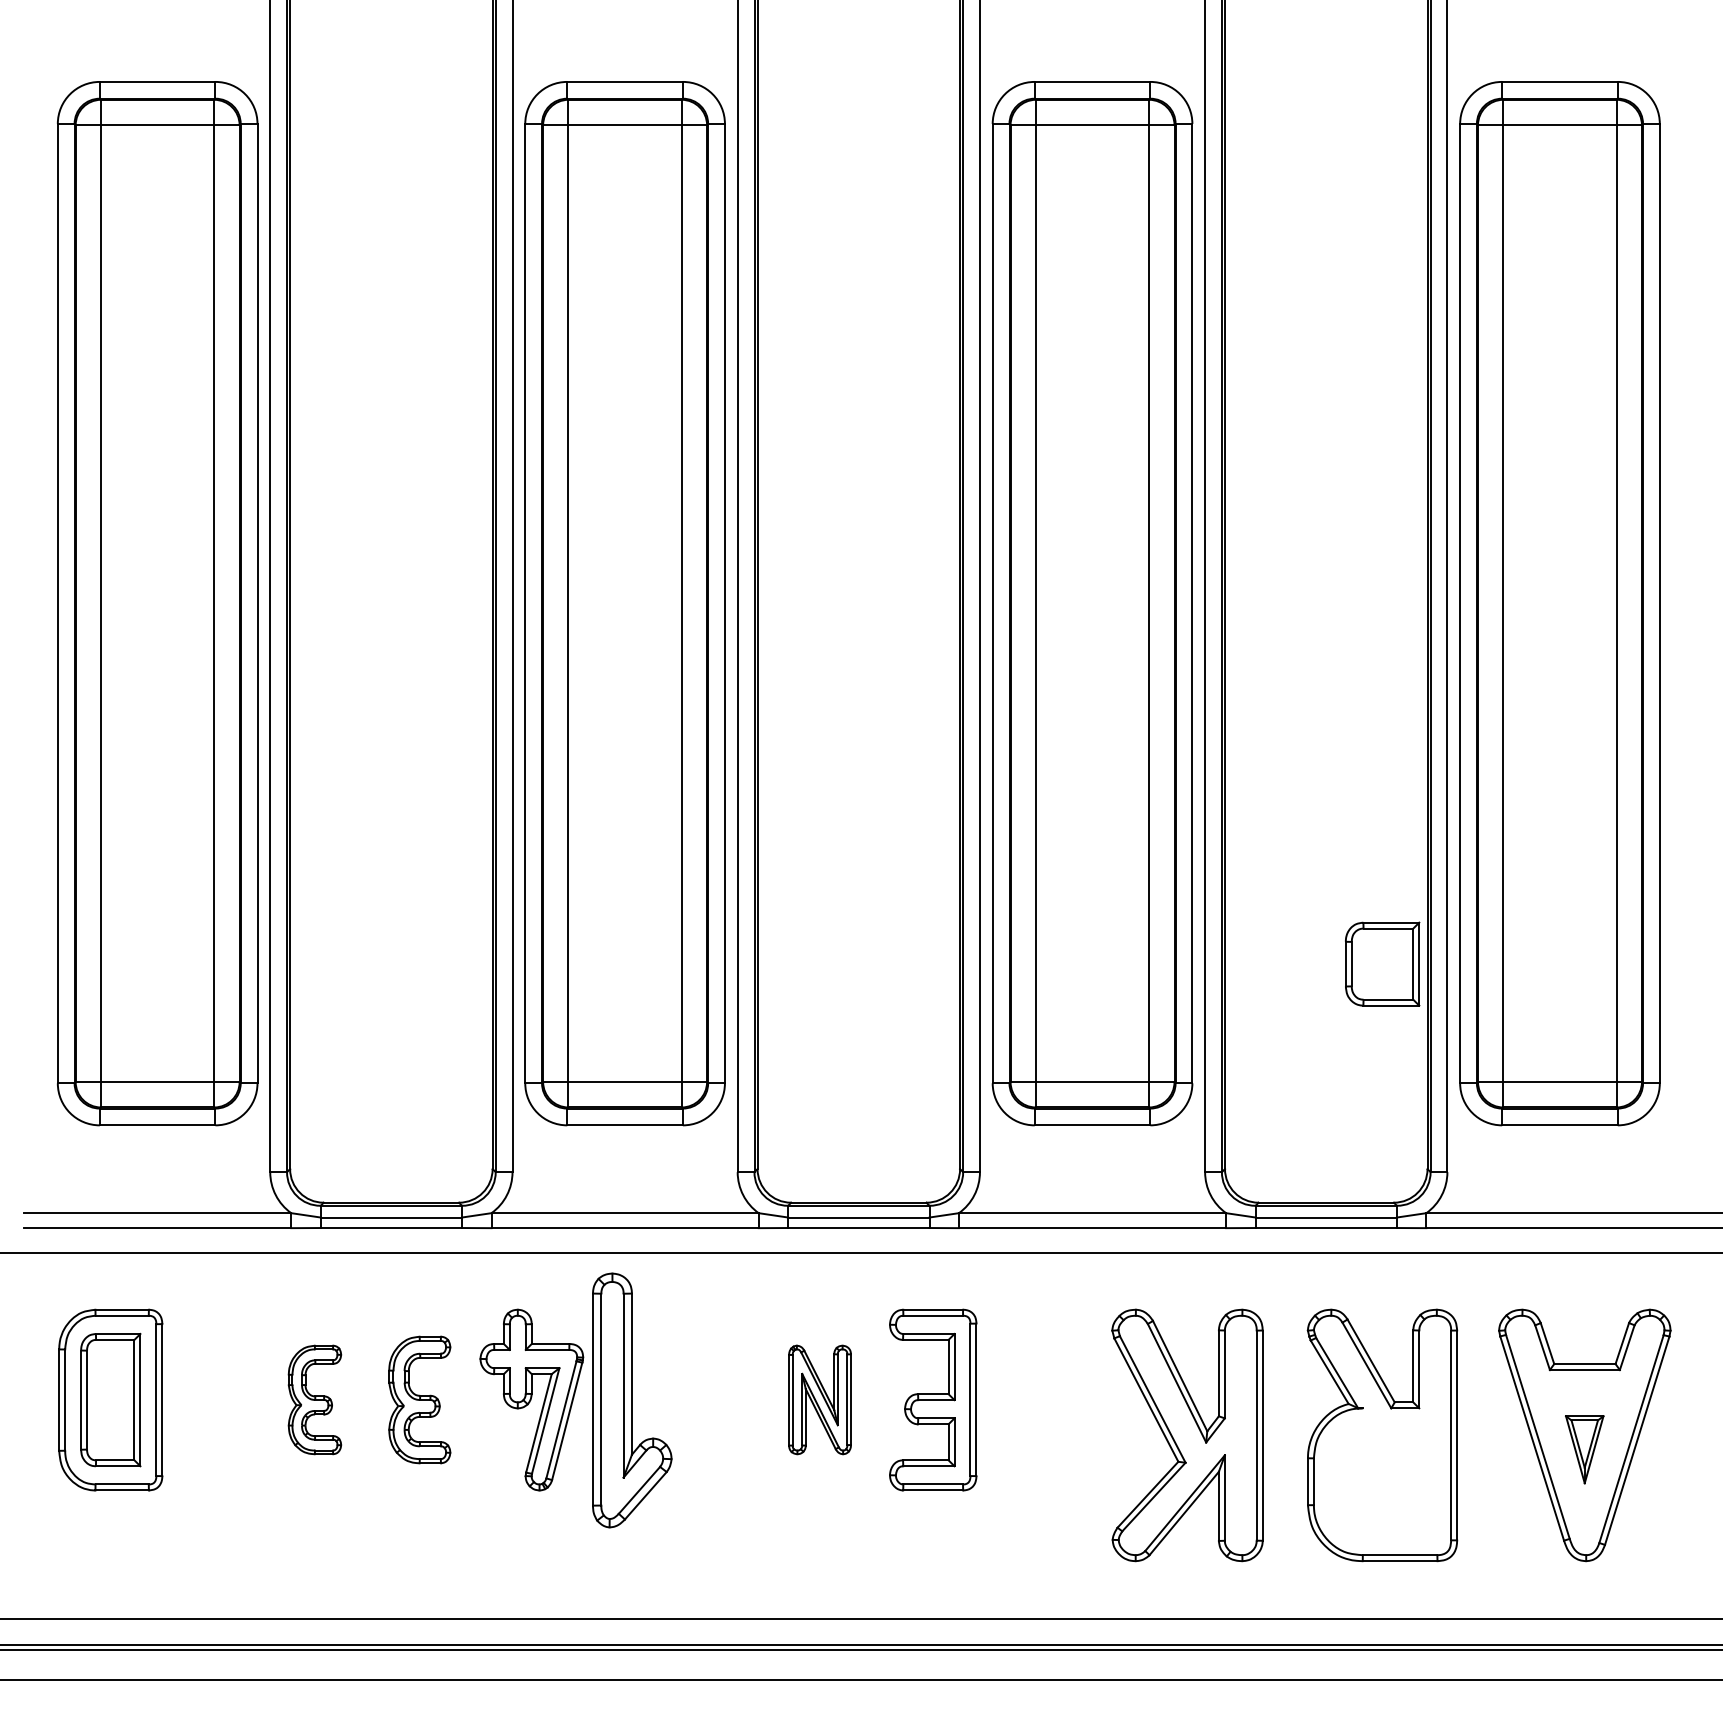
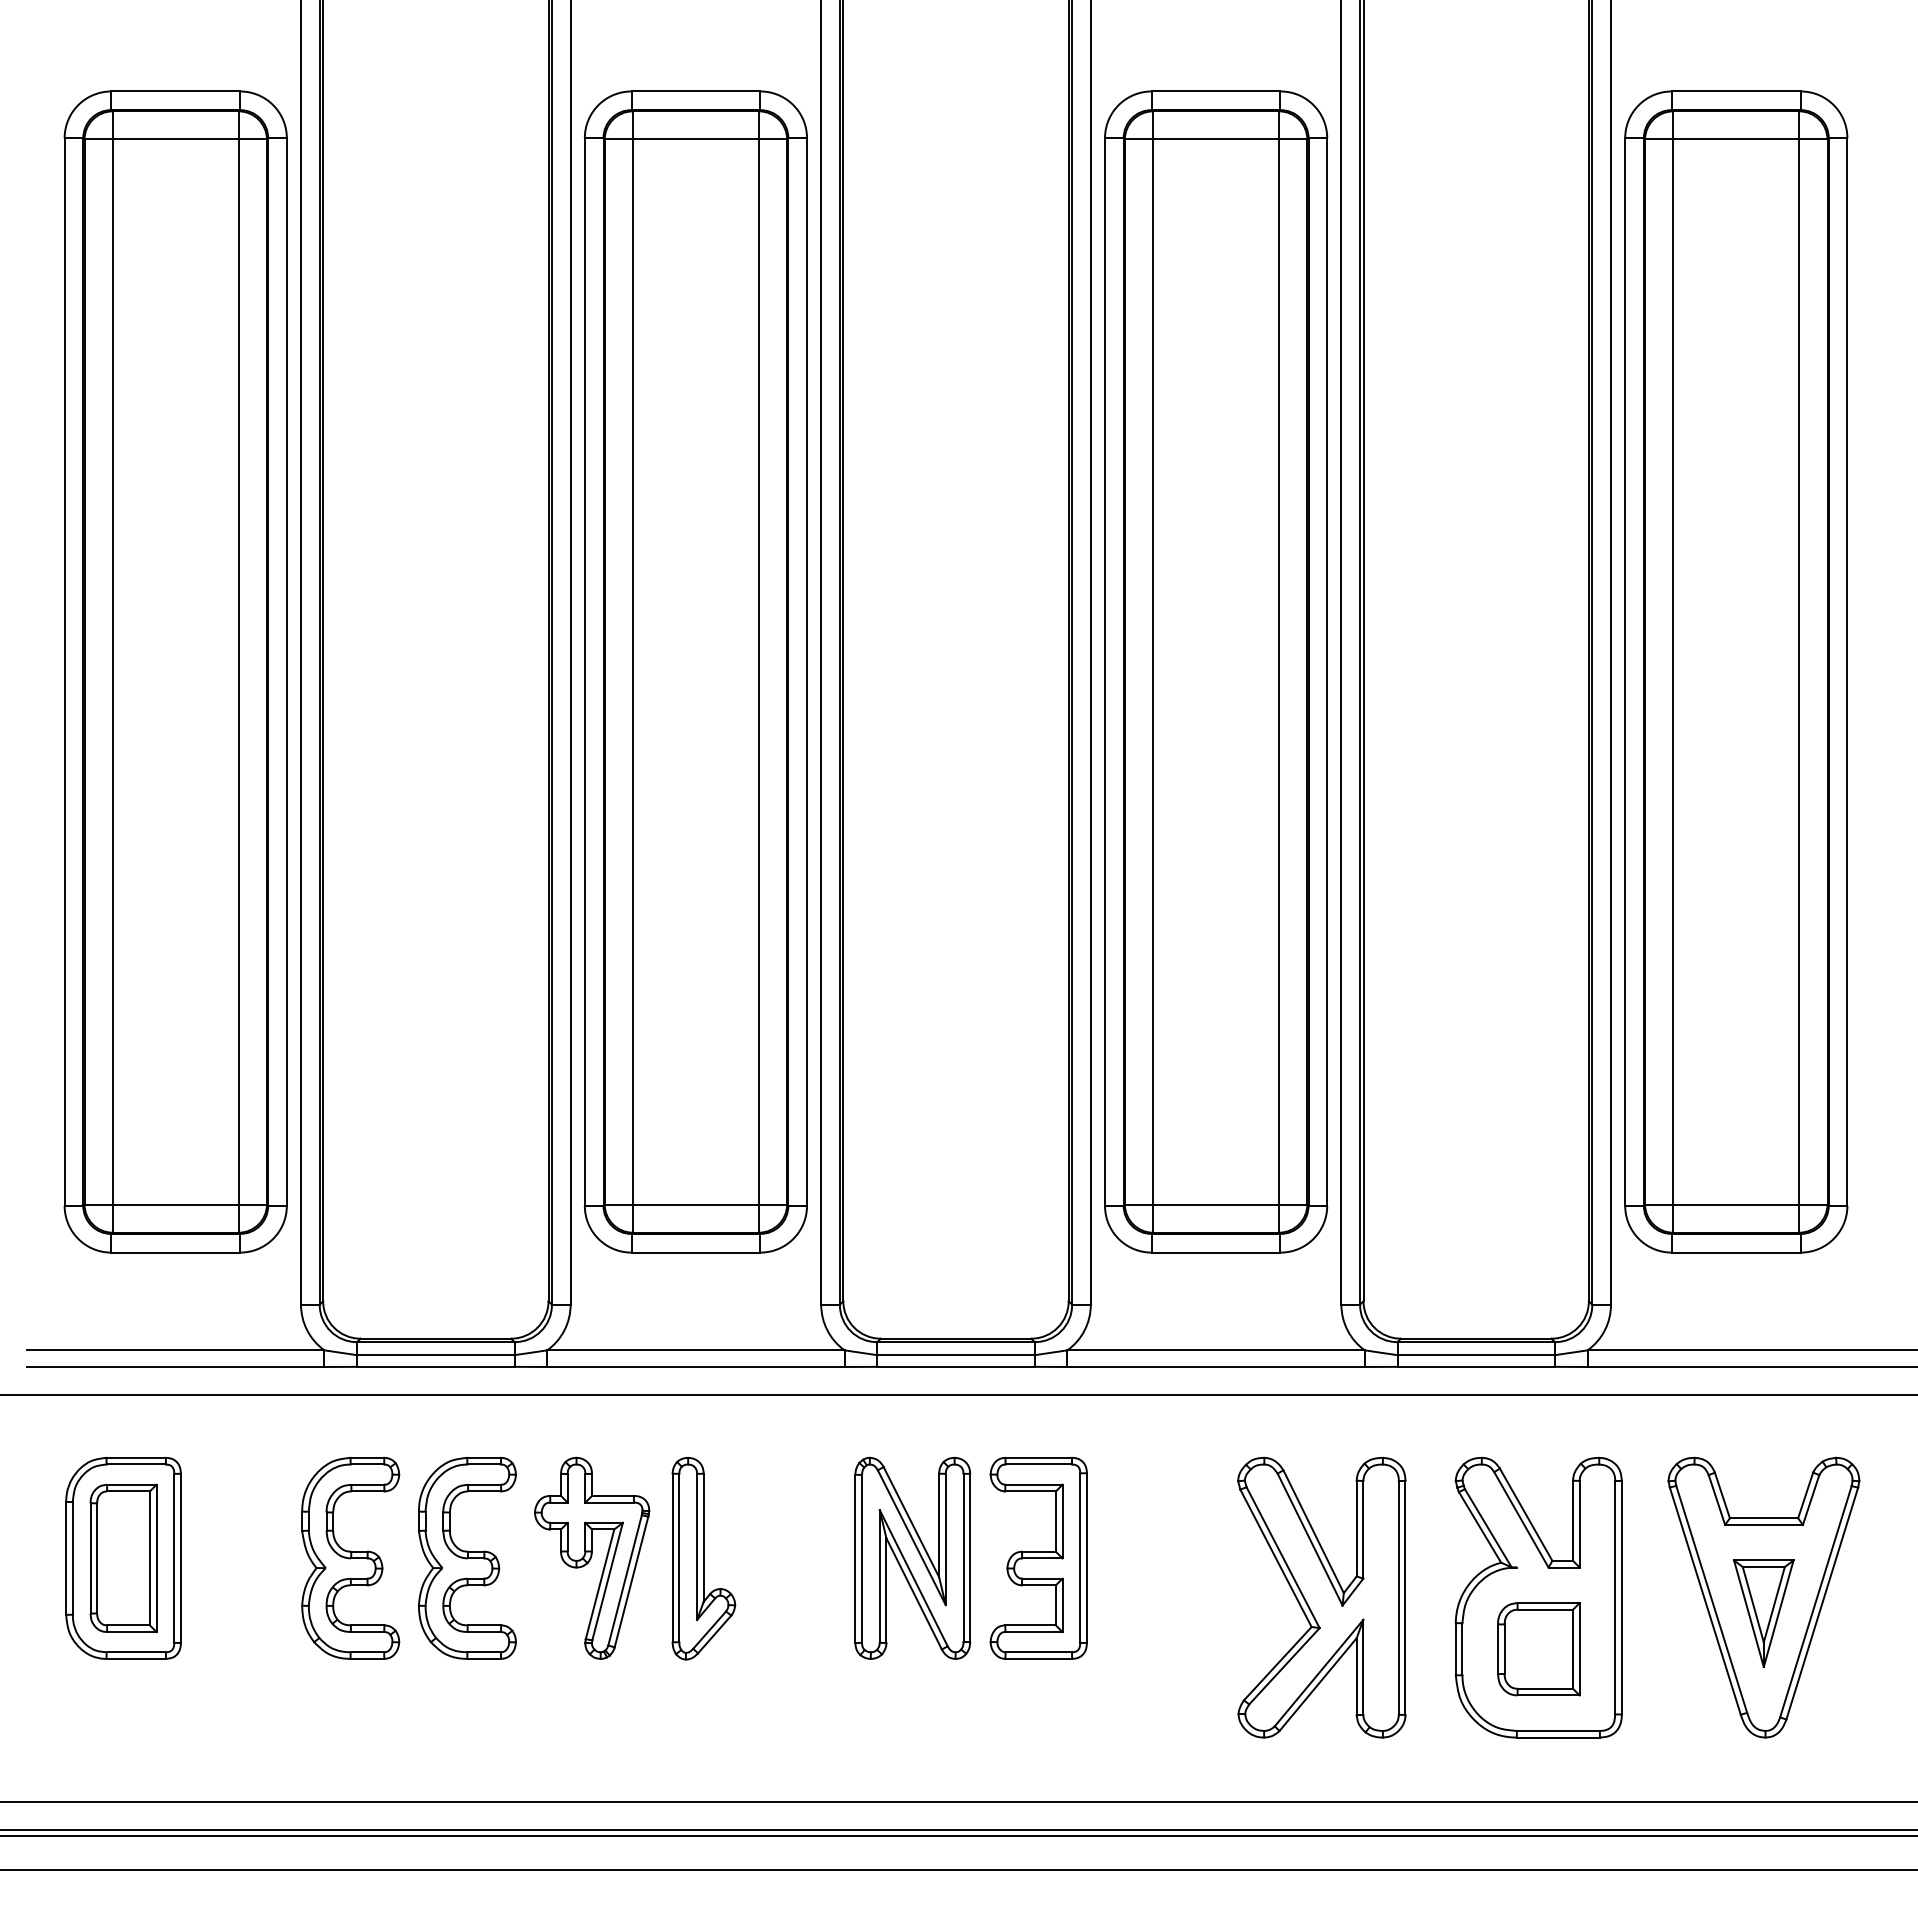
part: (1382, 964) -> (1538, 1649), moved
part: (314, 1399) -> (350, 1557), size x1.67
part: (419, 1399) -> (467, 1557), size x1.43
part: (819, 1399) -> (912, 1557), size x1.67
part: (631, 1400) -> (703, 1558), size x0.71
part: (1584, 1449) -> (1763, 1613), size x1.43

